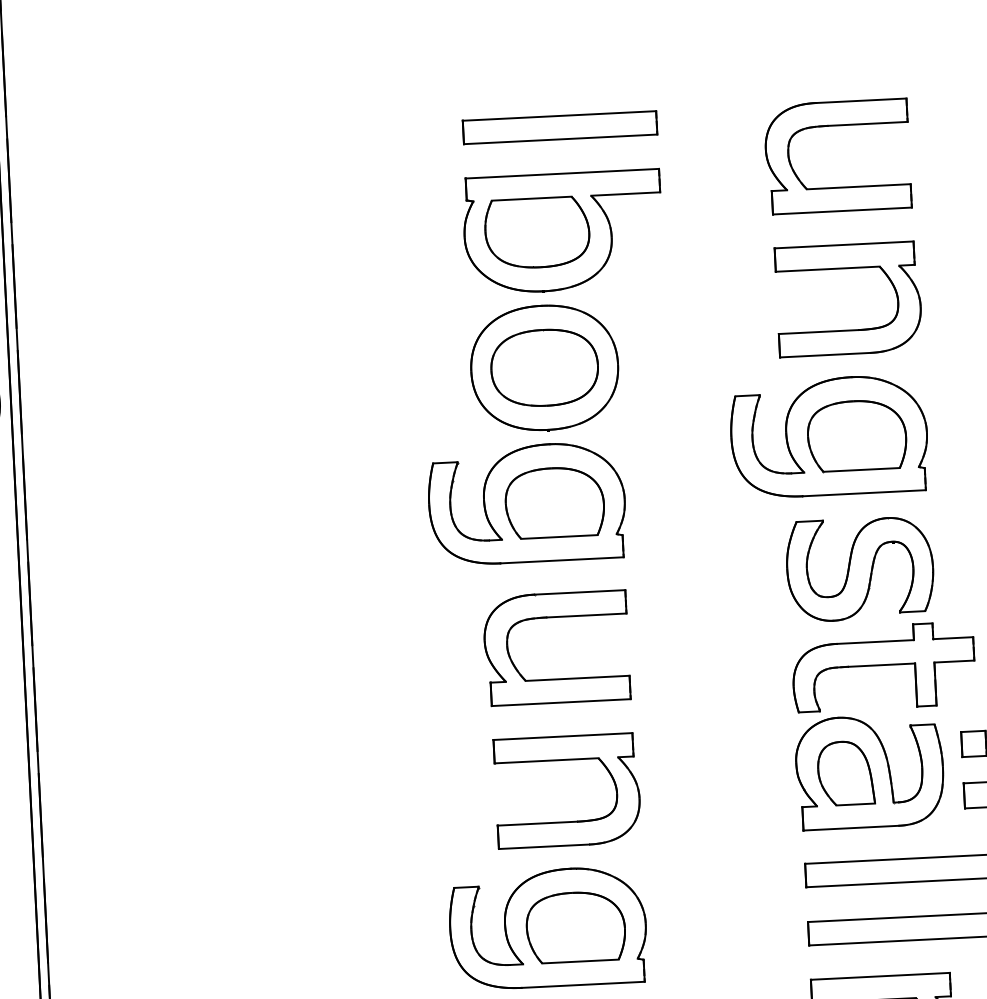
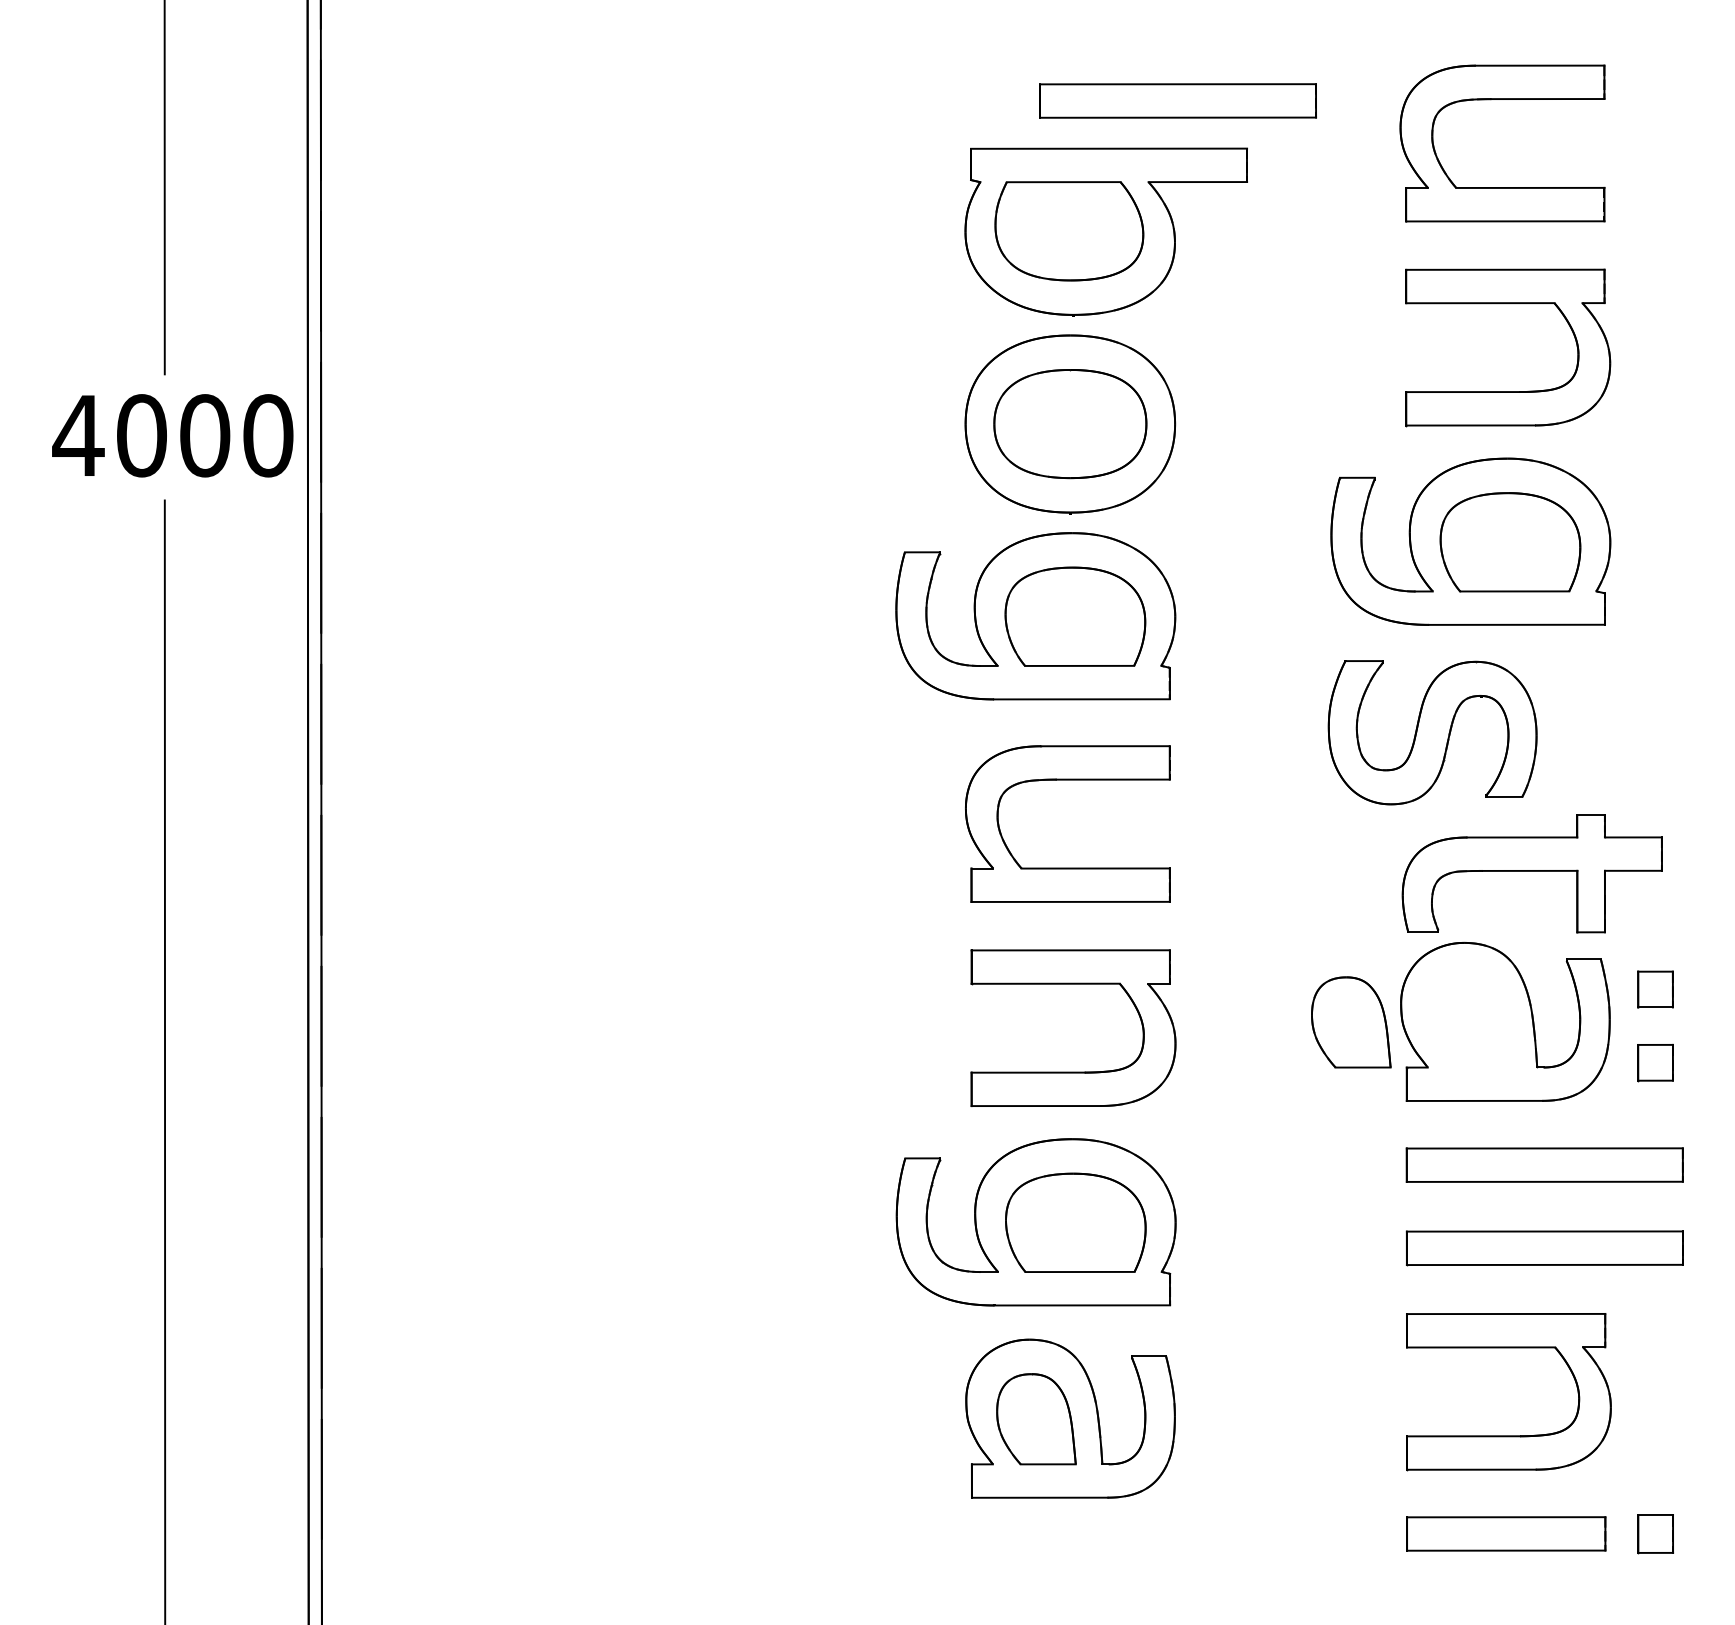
part: (559, 127) -> (1177, 100), moved
part: (860, 569) -> (1432, 732), moved
part: (846, 773) -> (1351, 1022), moved

